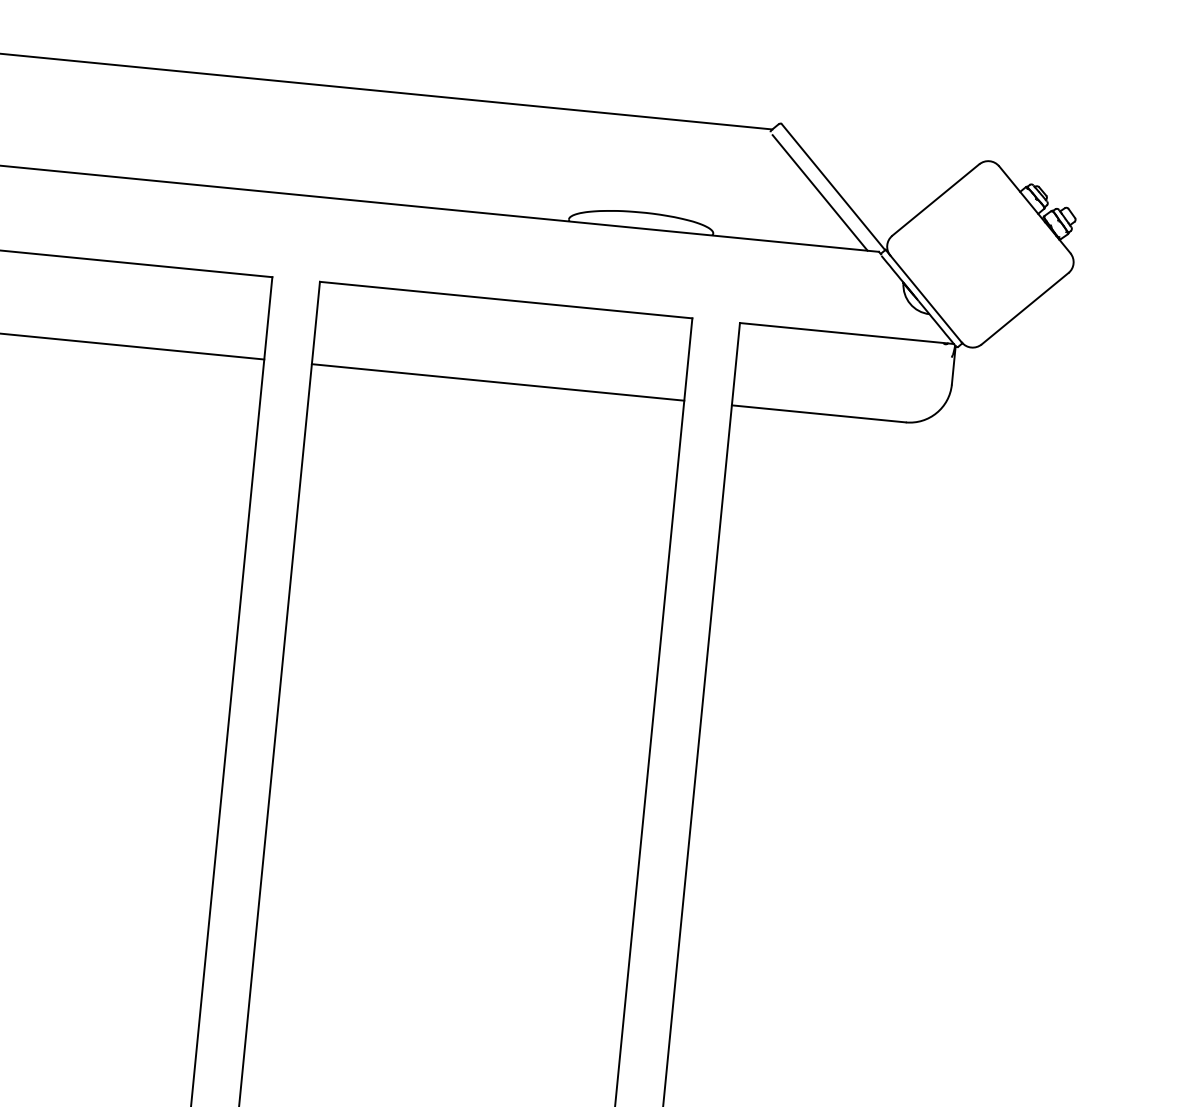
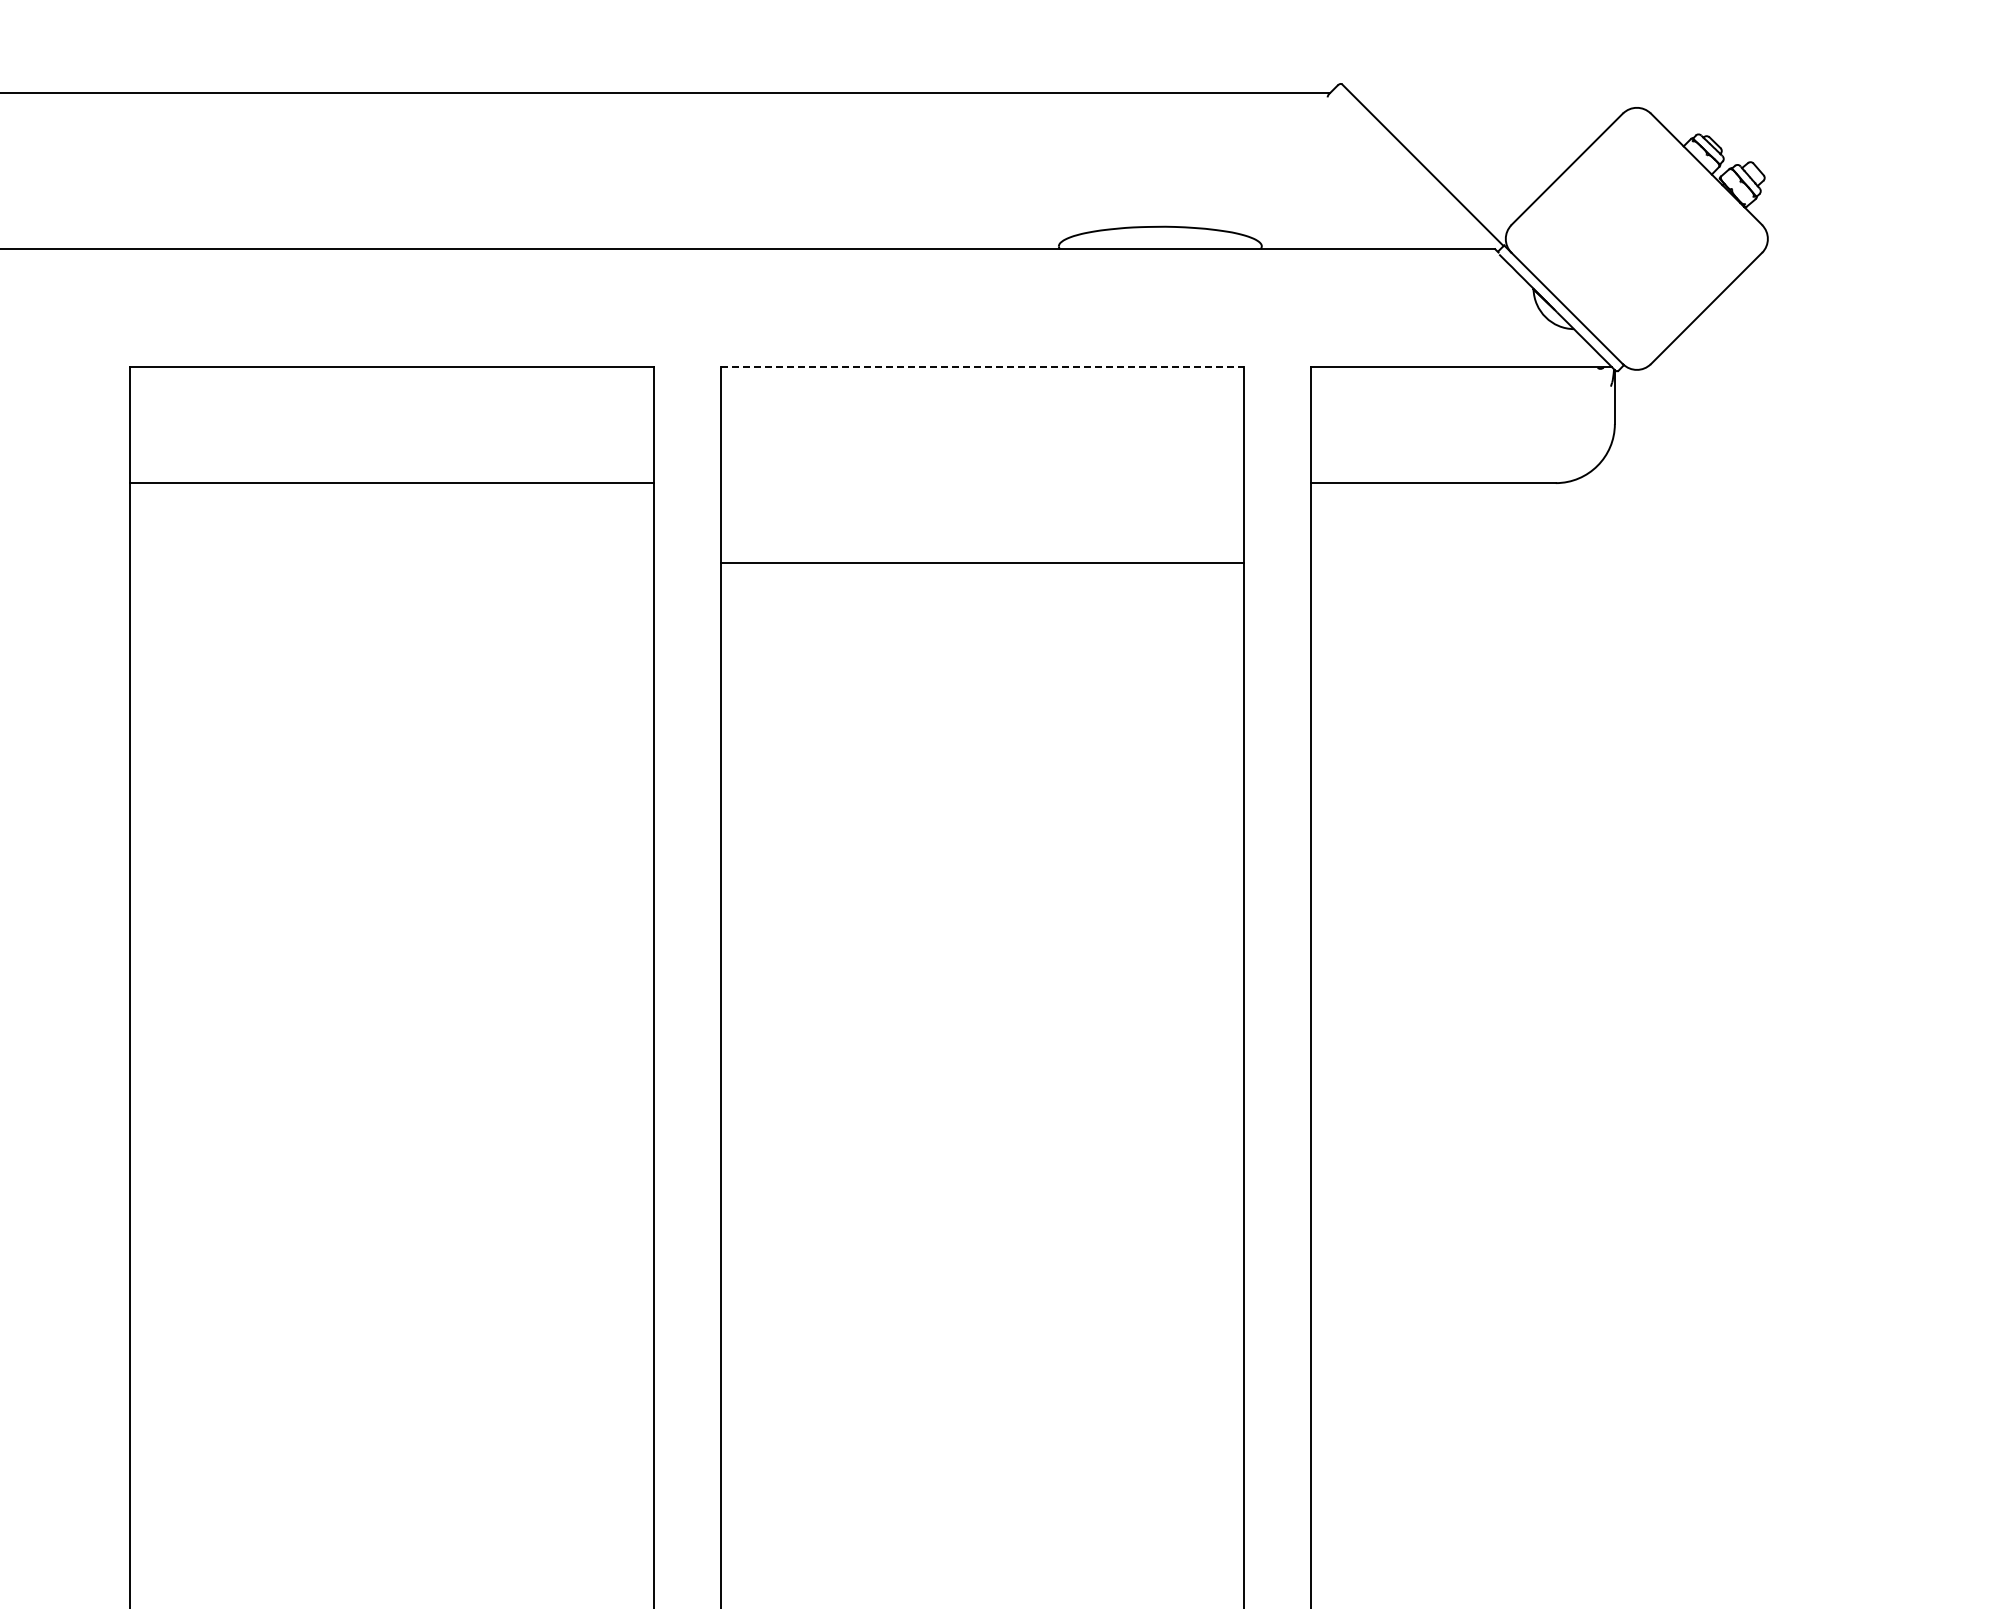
line: (820, 193) -> (1405, 175), removed
line: (506, 300) -> (982, 367), solid -> dashed
line: (498, 382) -> (982, 563), moved

